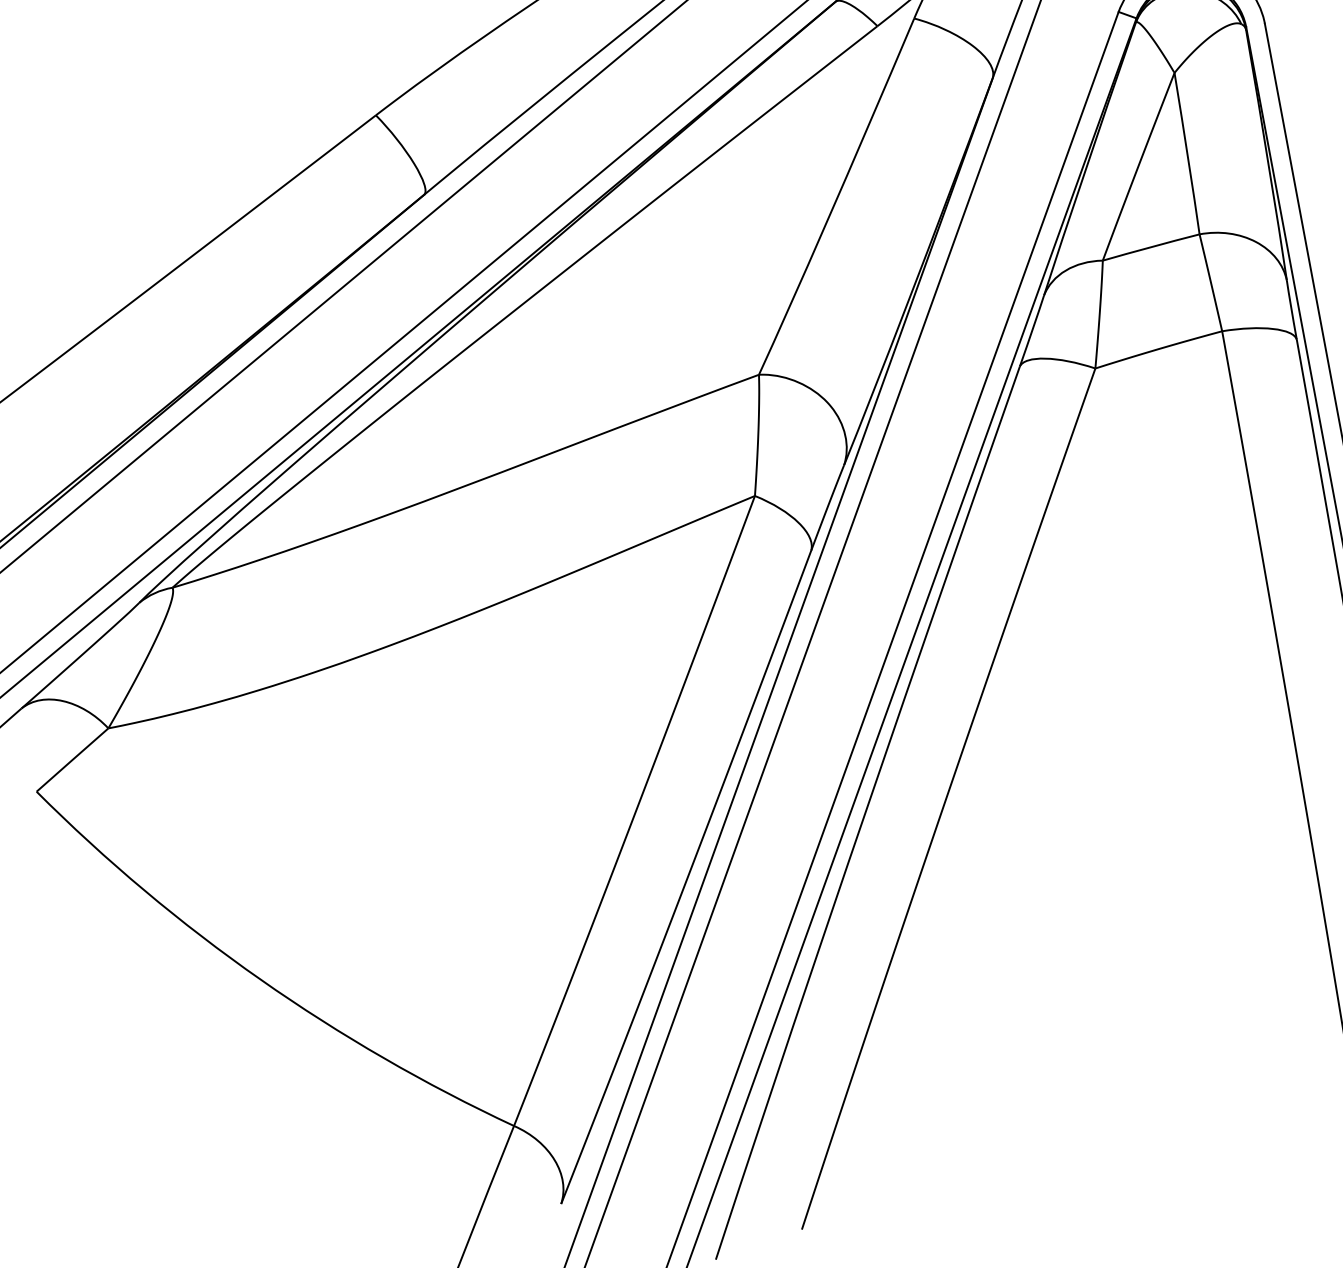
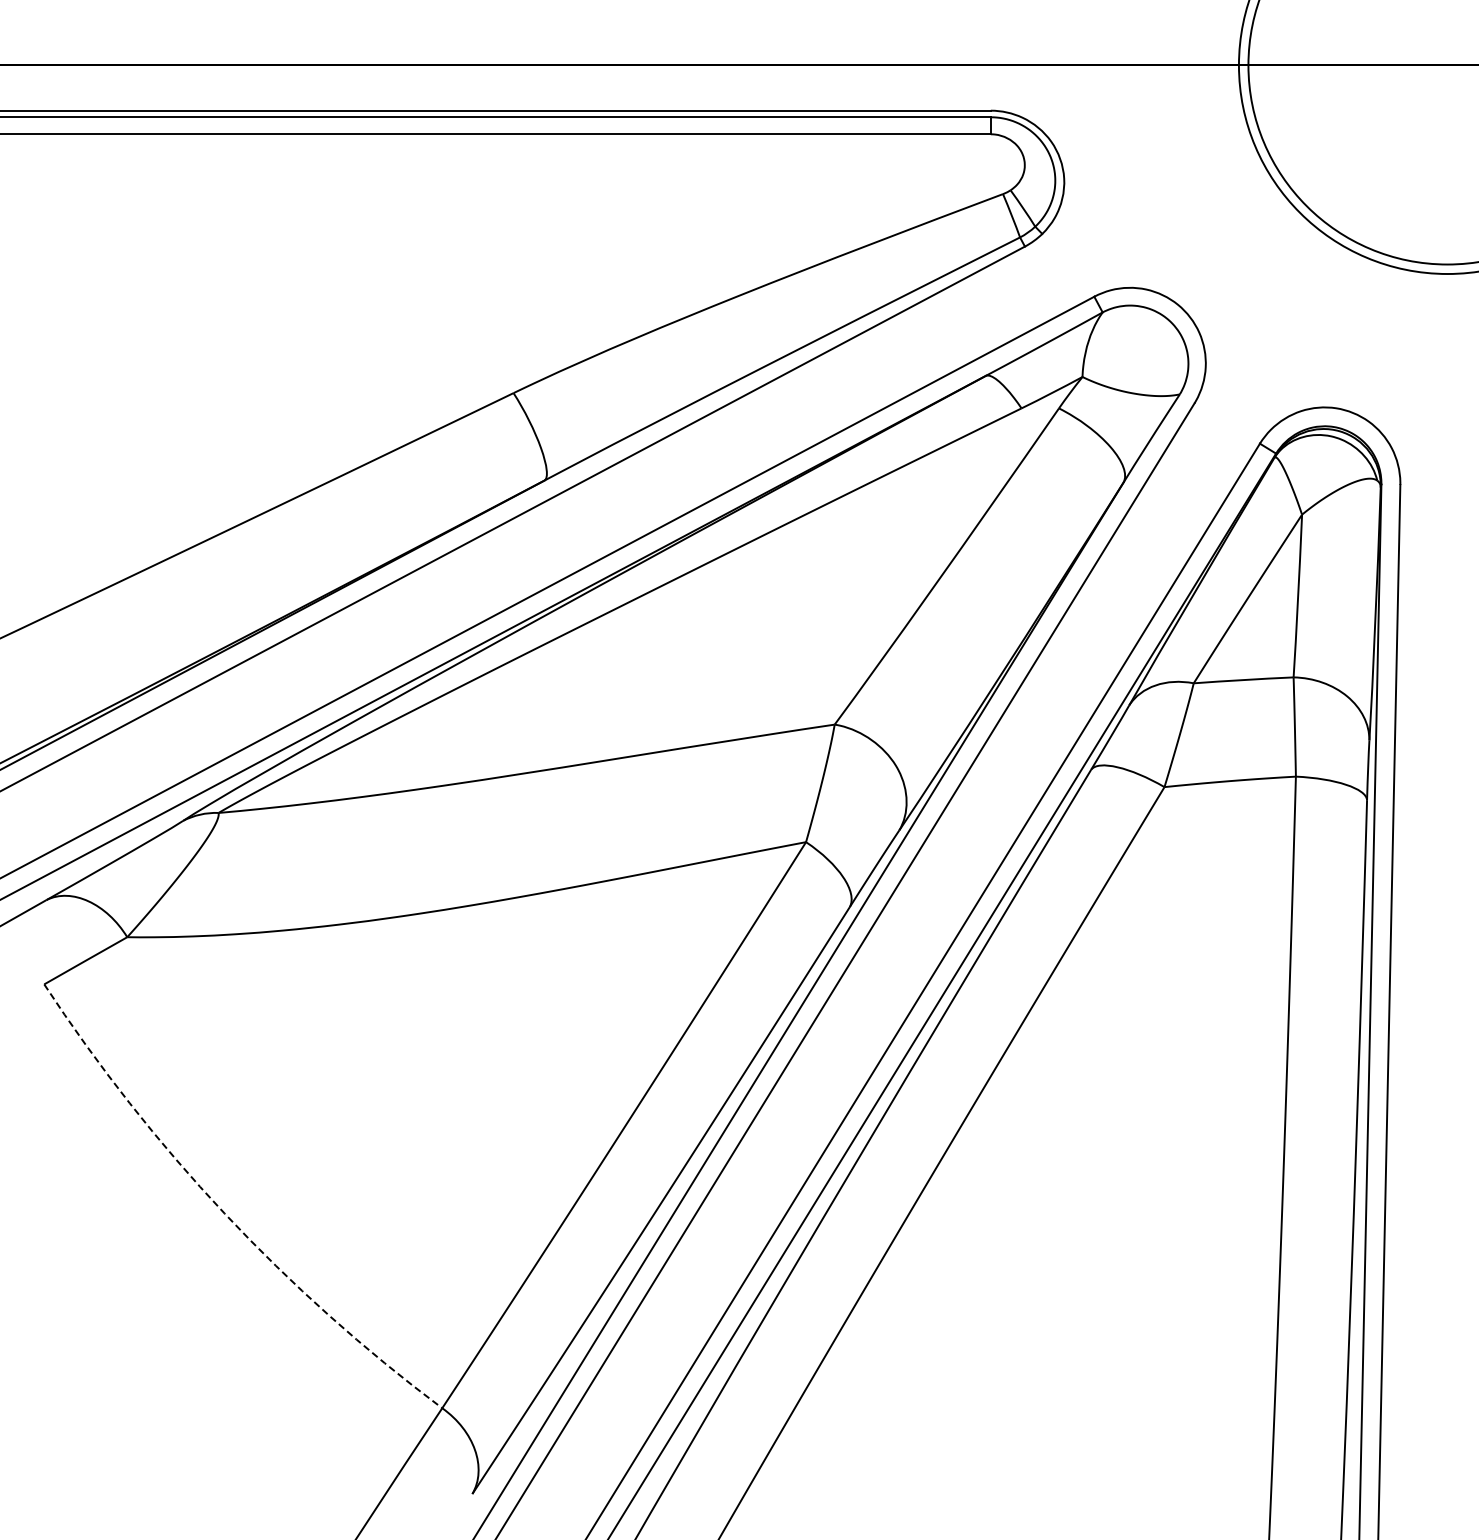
arc: (260, 979) -> (224, 1213), solid -> dashed

